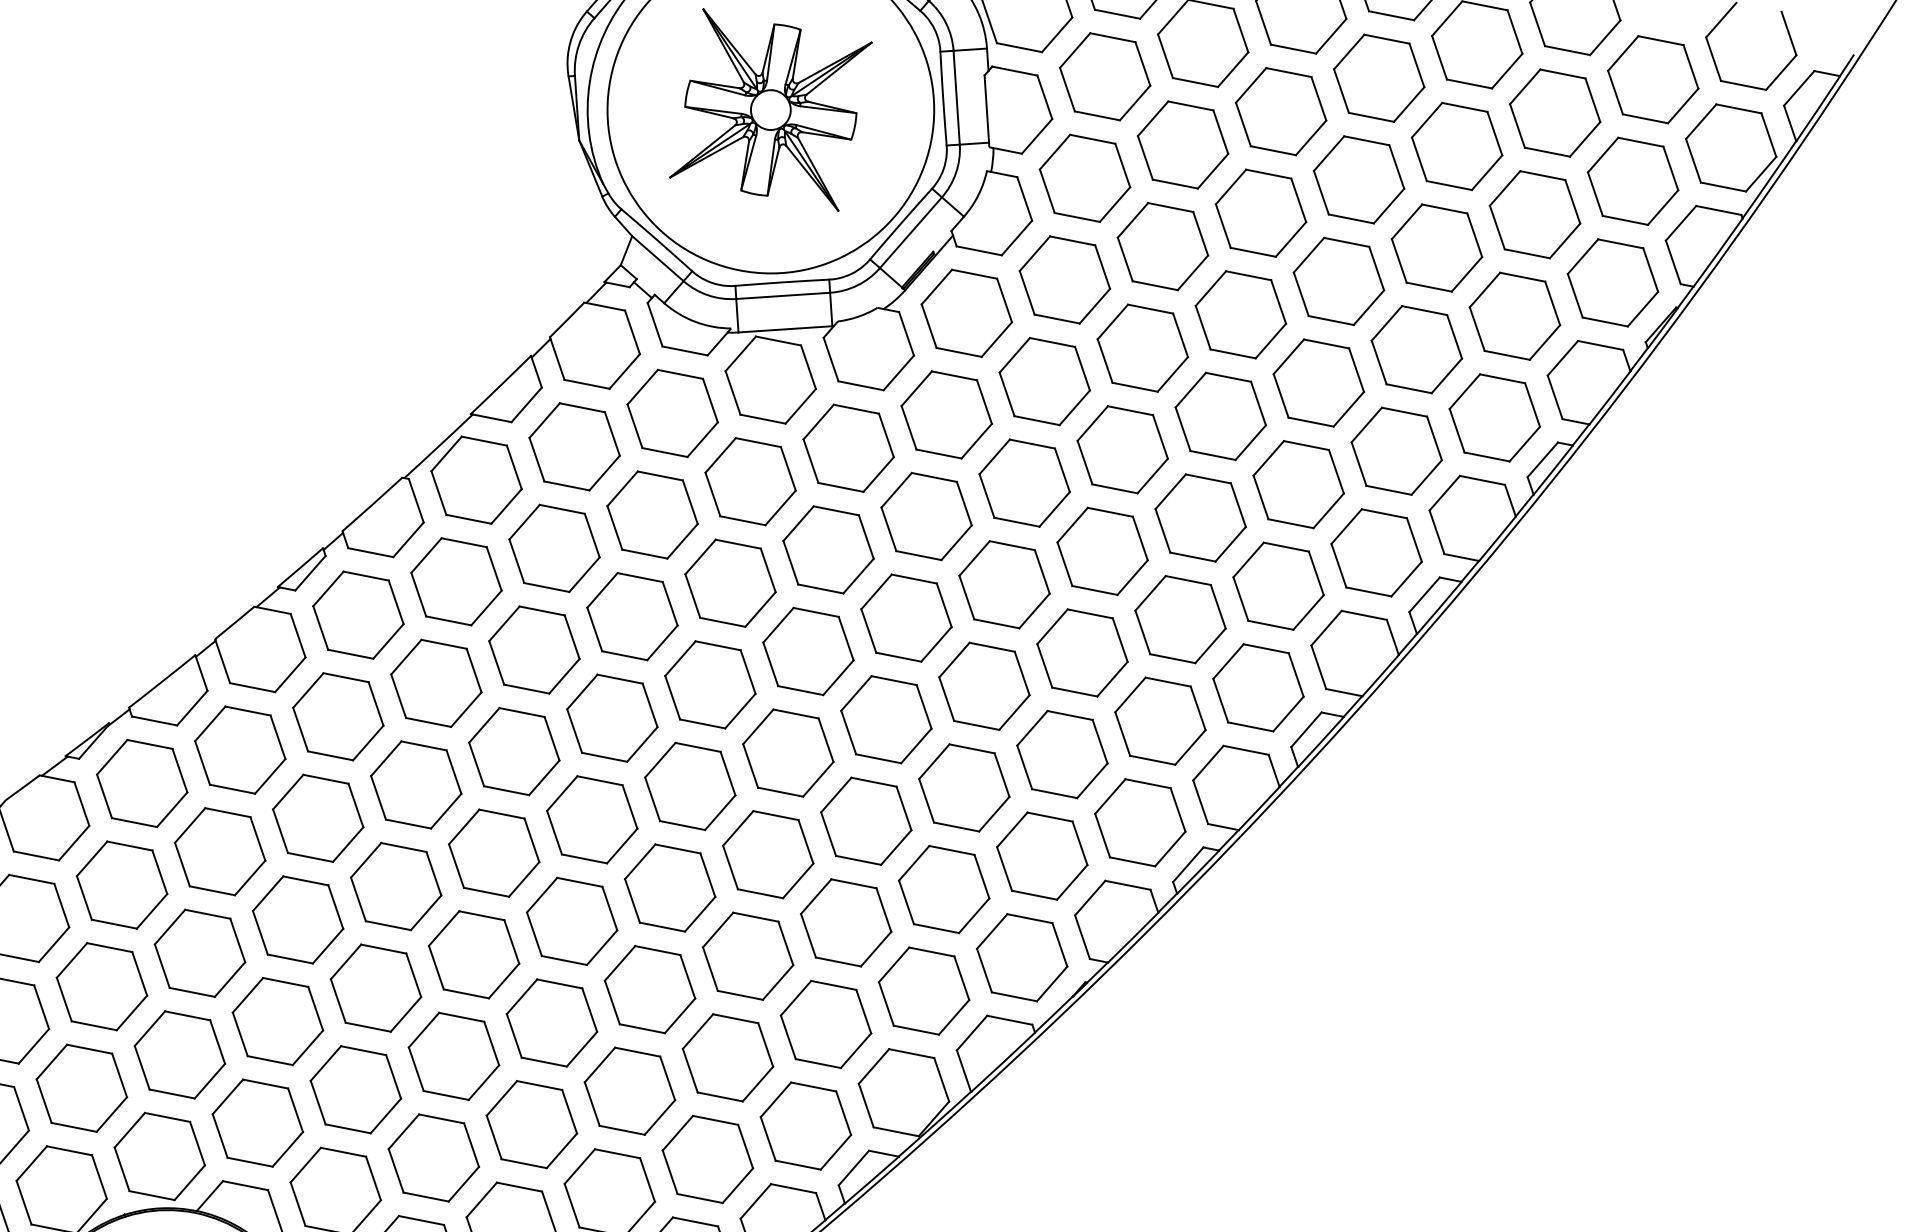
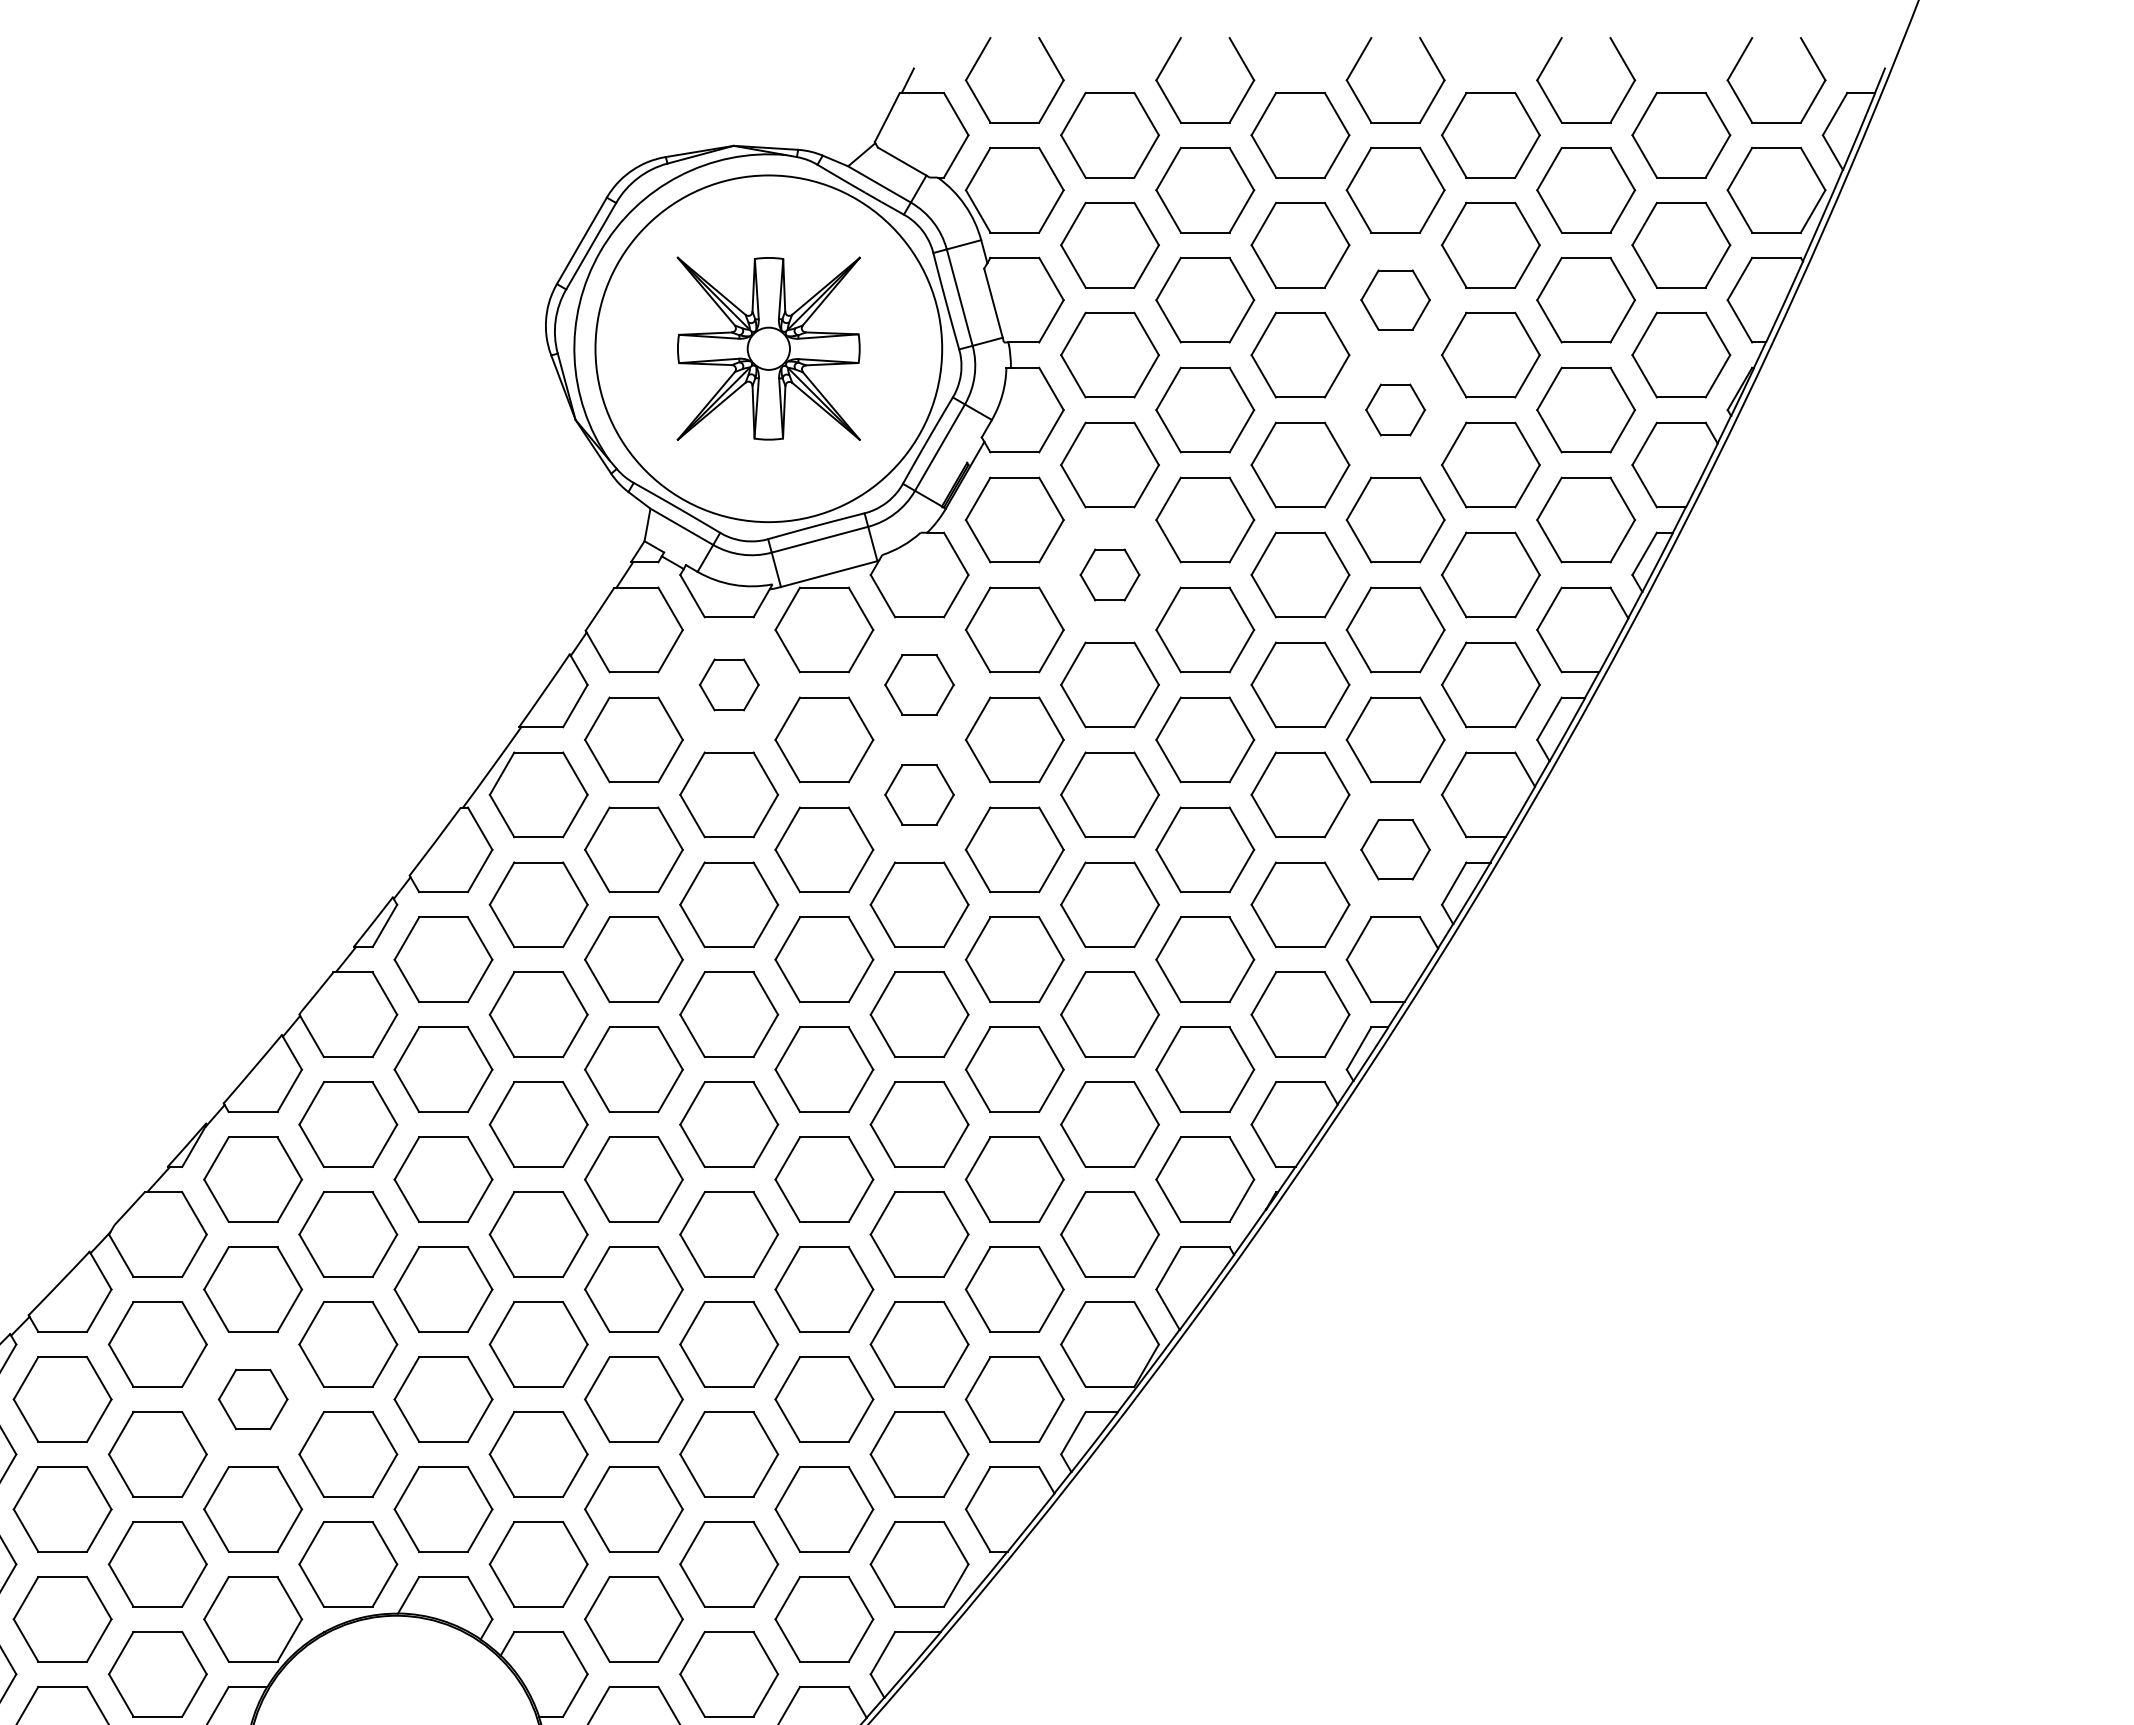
part: (1359, 179) -> (1395, 299), size x0.7
part: (1338, 280) -> (1395, 409), size x0.6
part: (1044, 381) -> (1109, 574), size x0.6
part: (673, 413) -> (729, 684), size x0.6
part: (848, 447) -> (919, 684), size x0.7
part: (828, 549) -> (919, 794), size x0.7
part: (1258, 687) -> (1395, 849), size x0.7
part: (102, 986) -> (253, 1399), size x0.7

